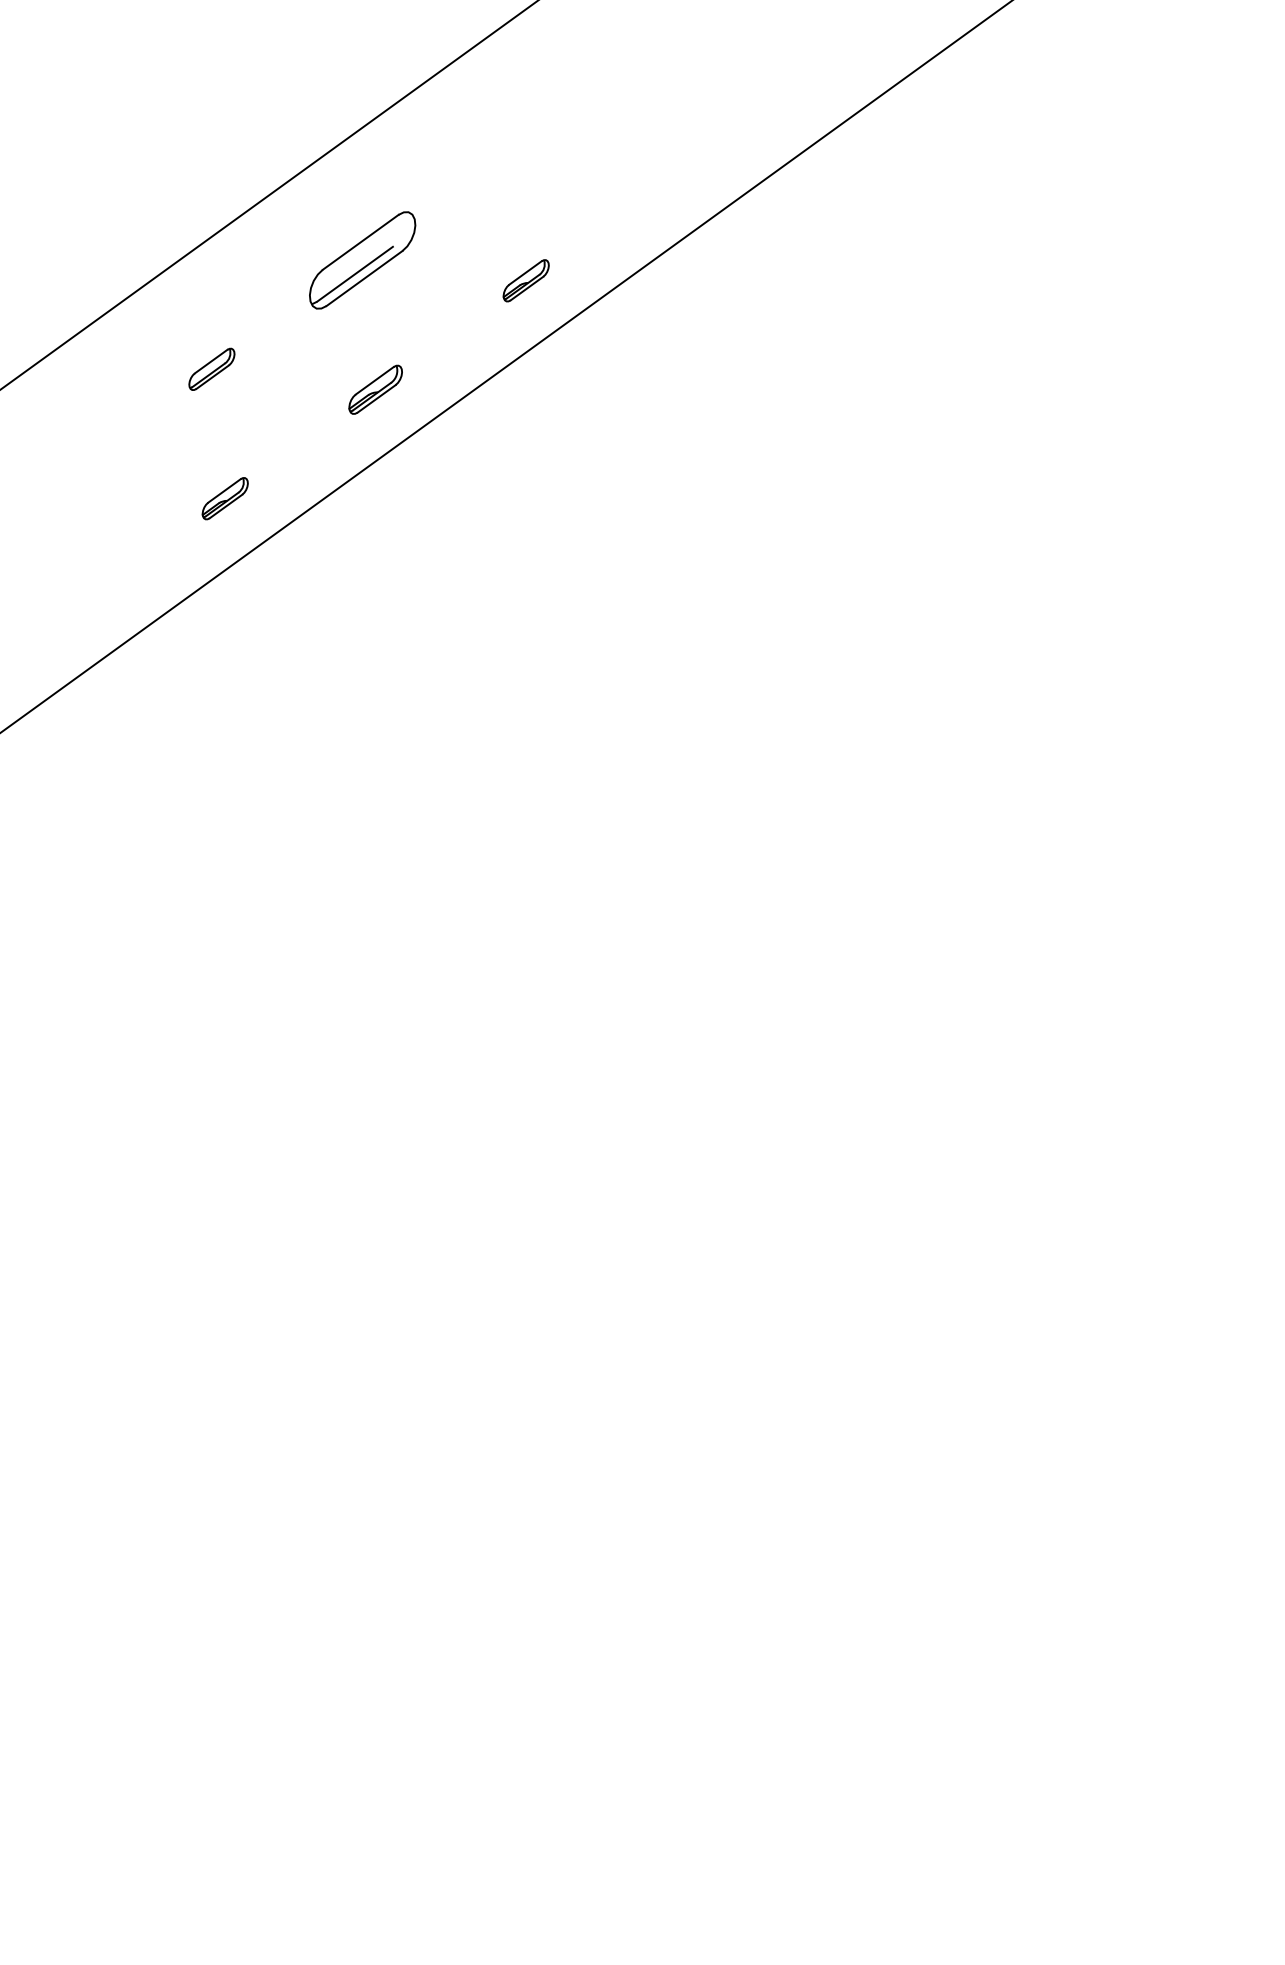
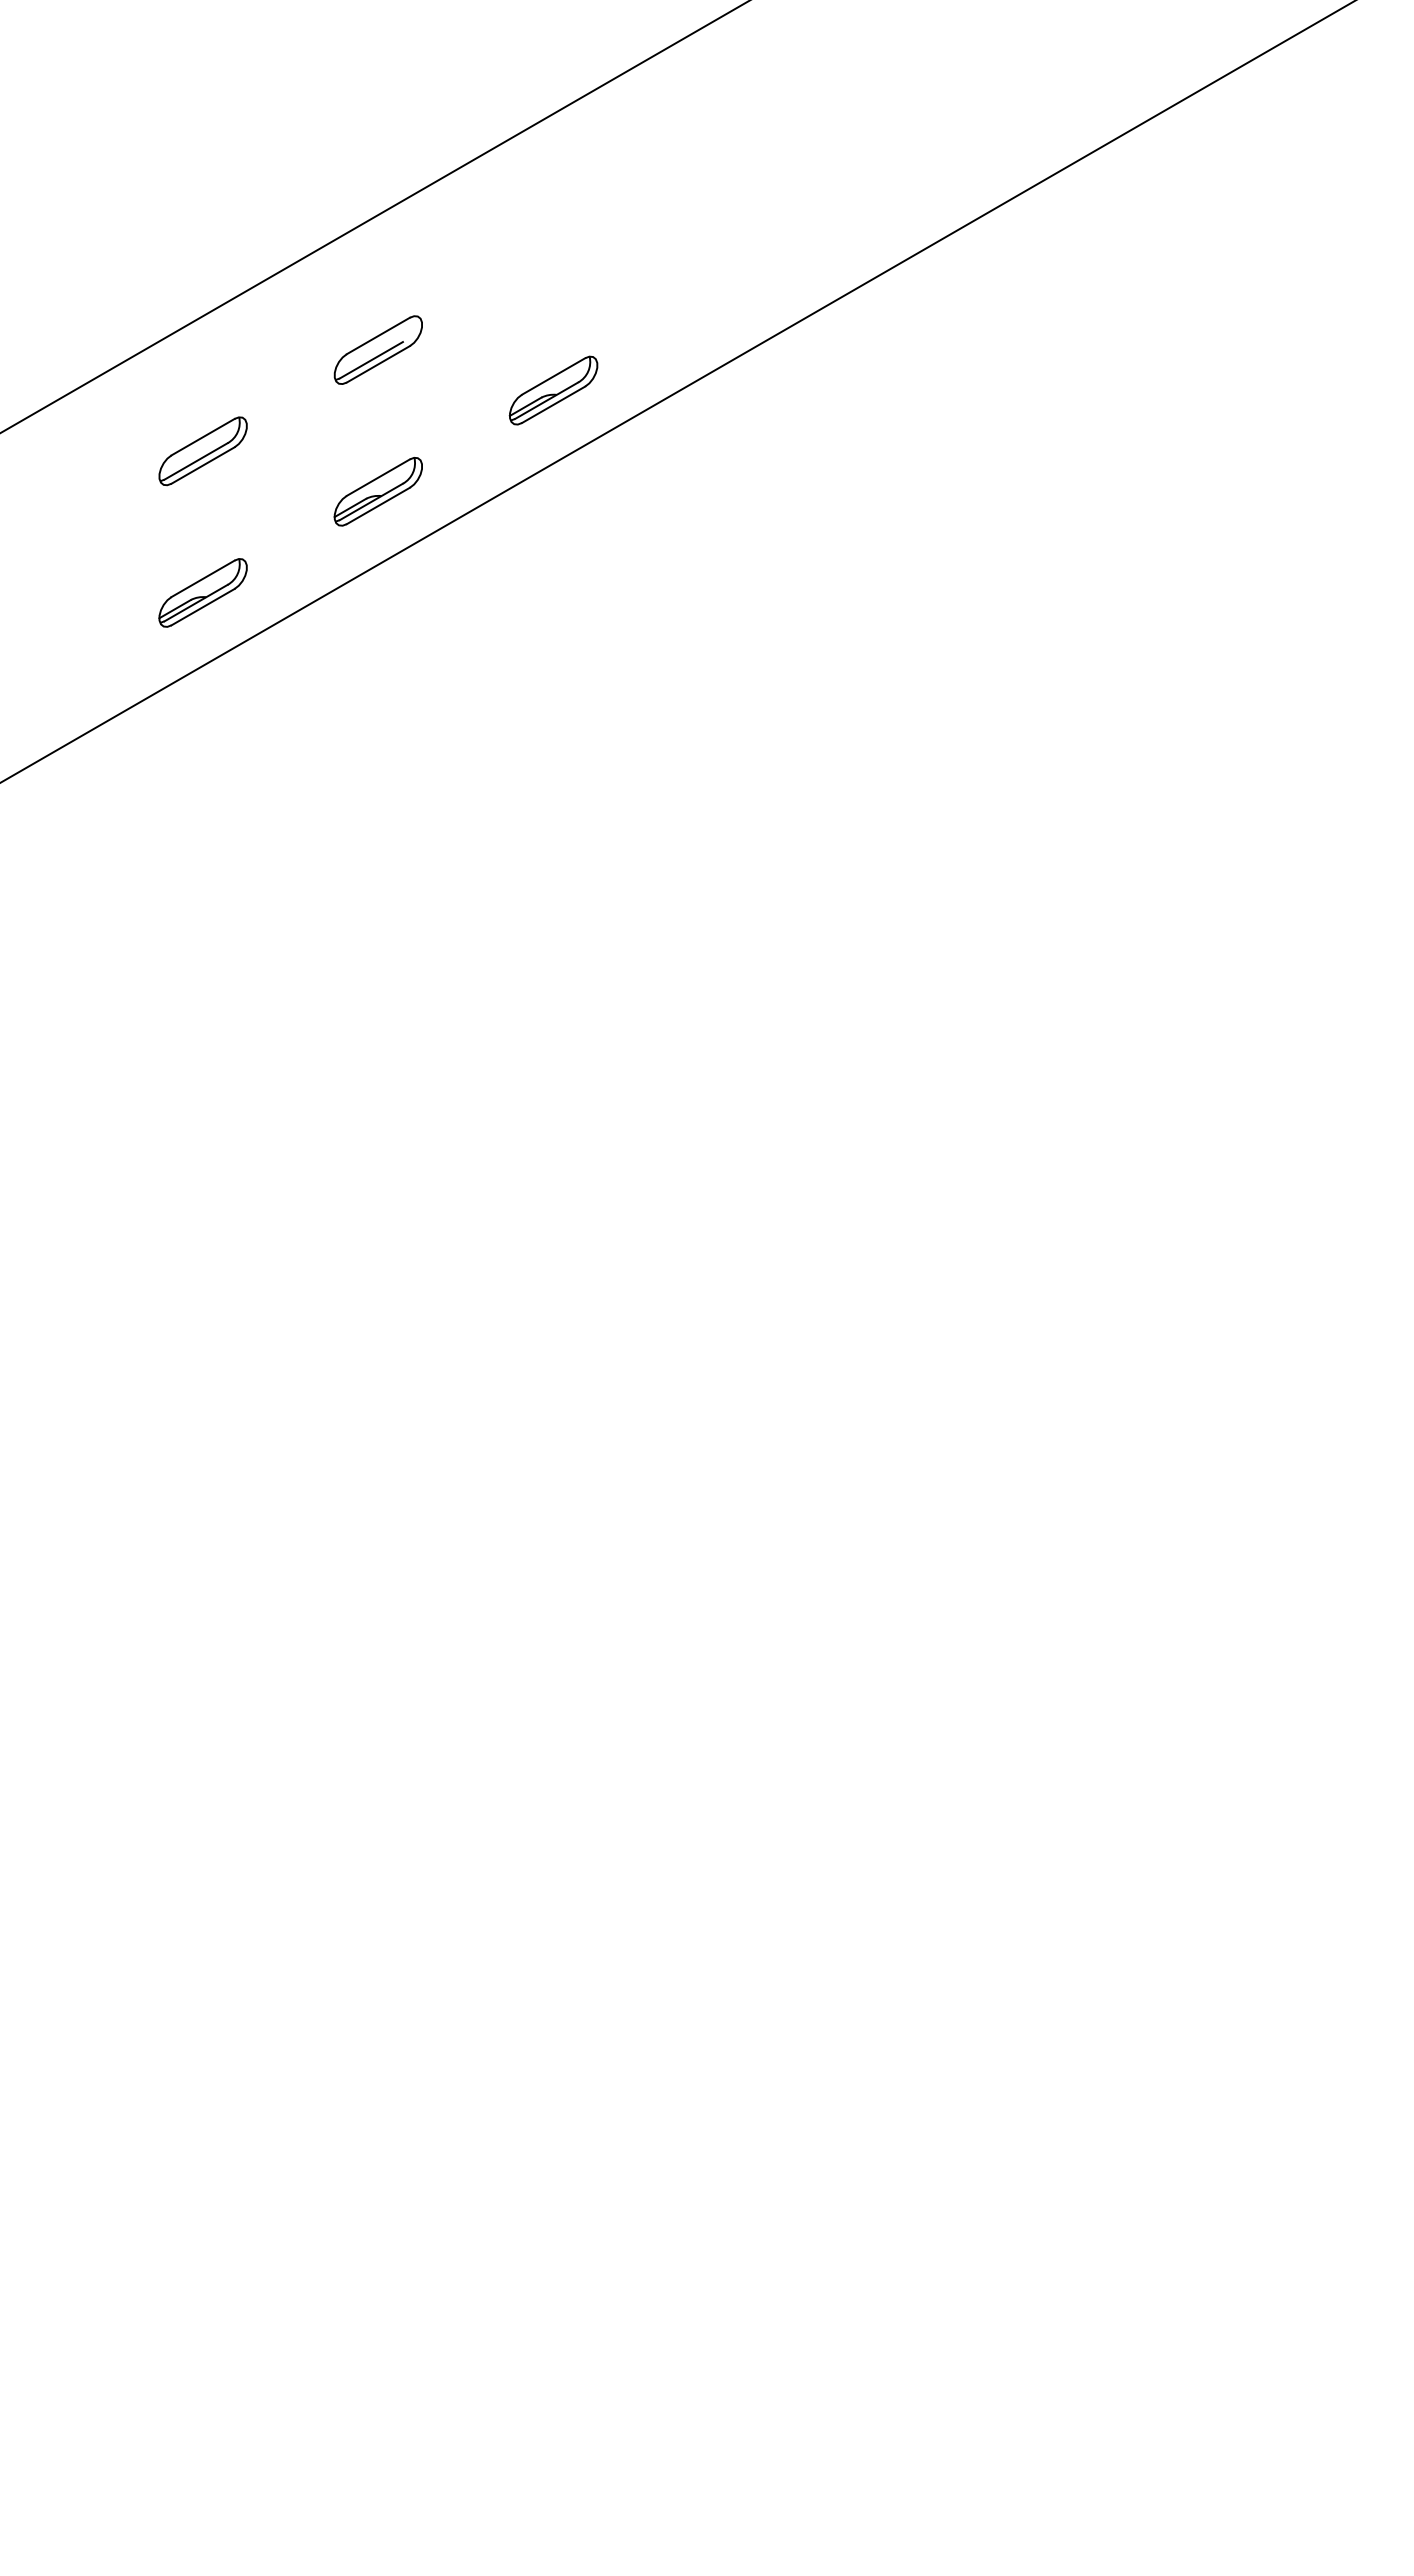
part: (361, 259) -> (377, 349), size x0.71
part: (526, 280) -> (553, 390), size x1.67
part: (211, 369) -> (202, 451), size x1.67
part: (374, 389) -> (377, 491), size x1.43
part: (224, 498) -> (202, 592), size x1.67

